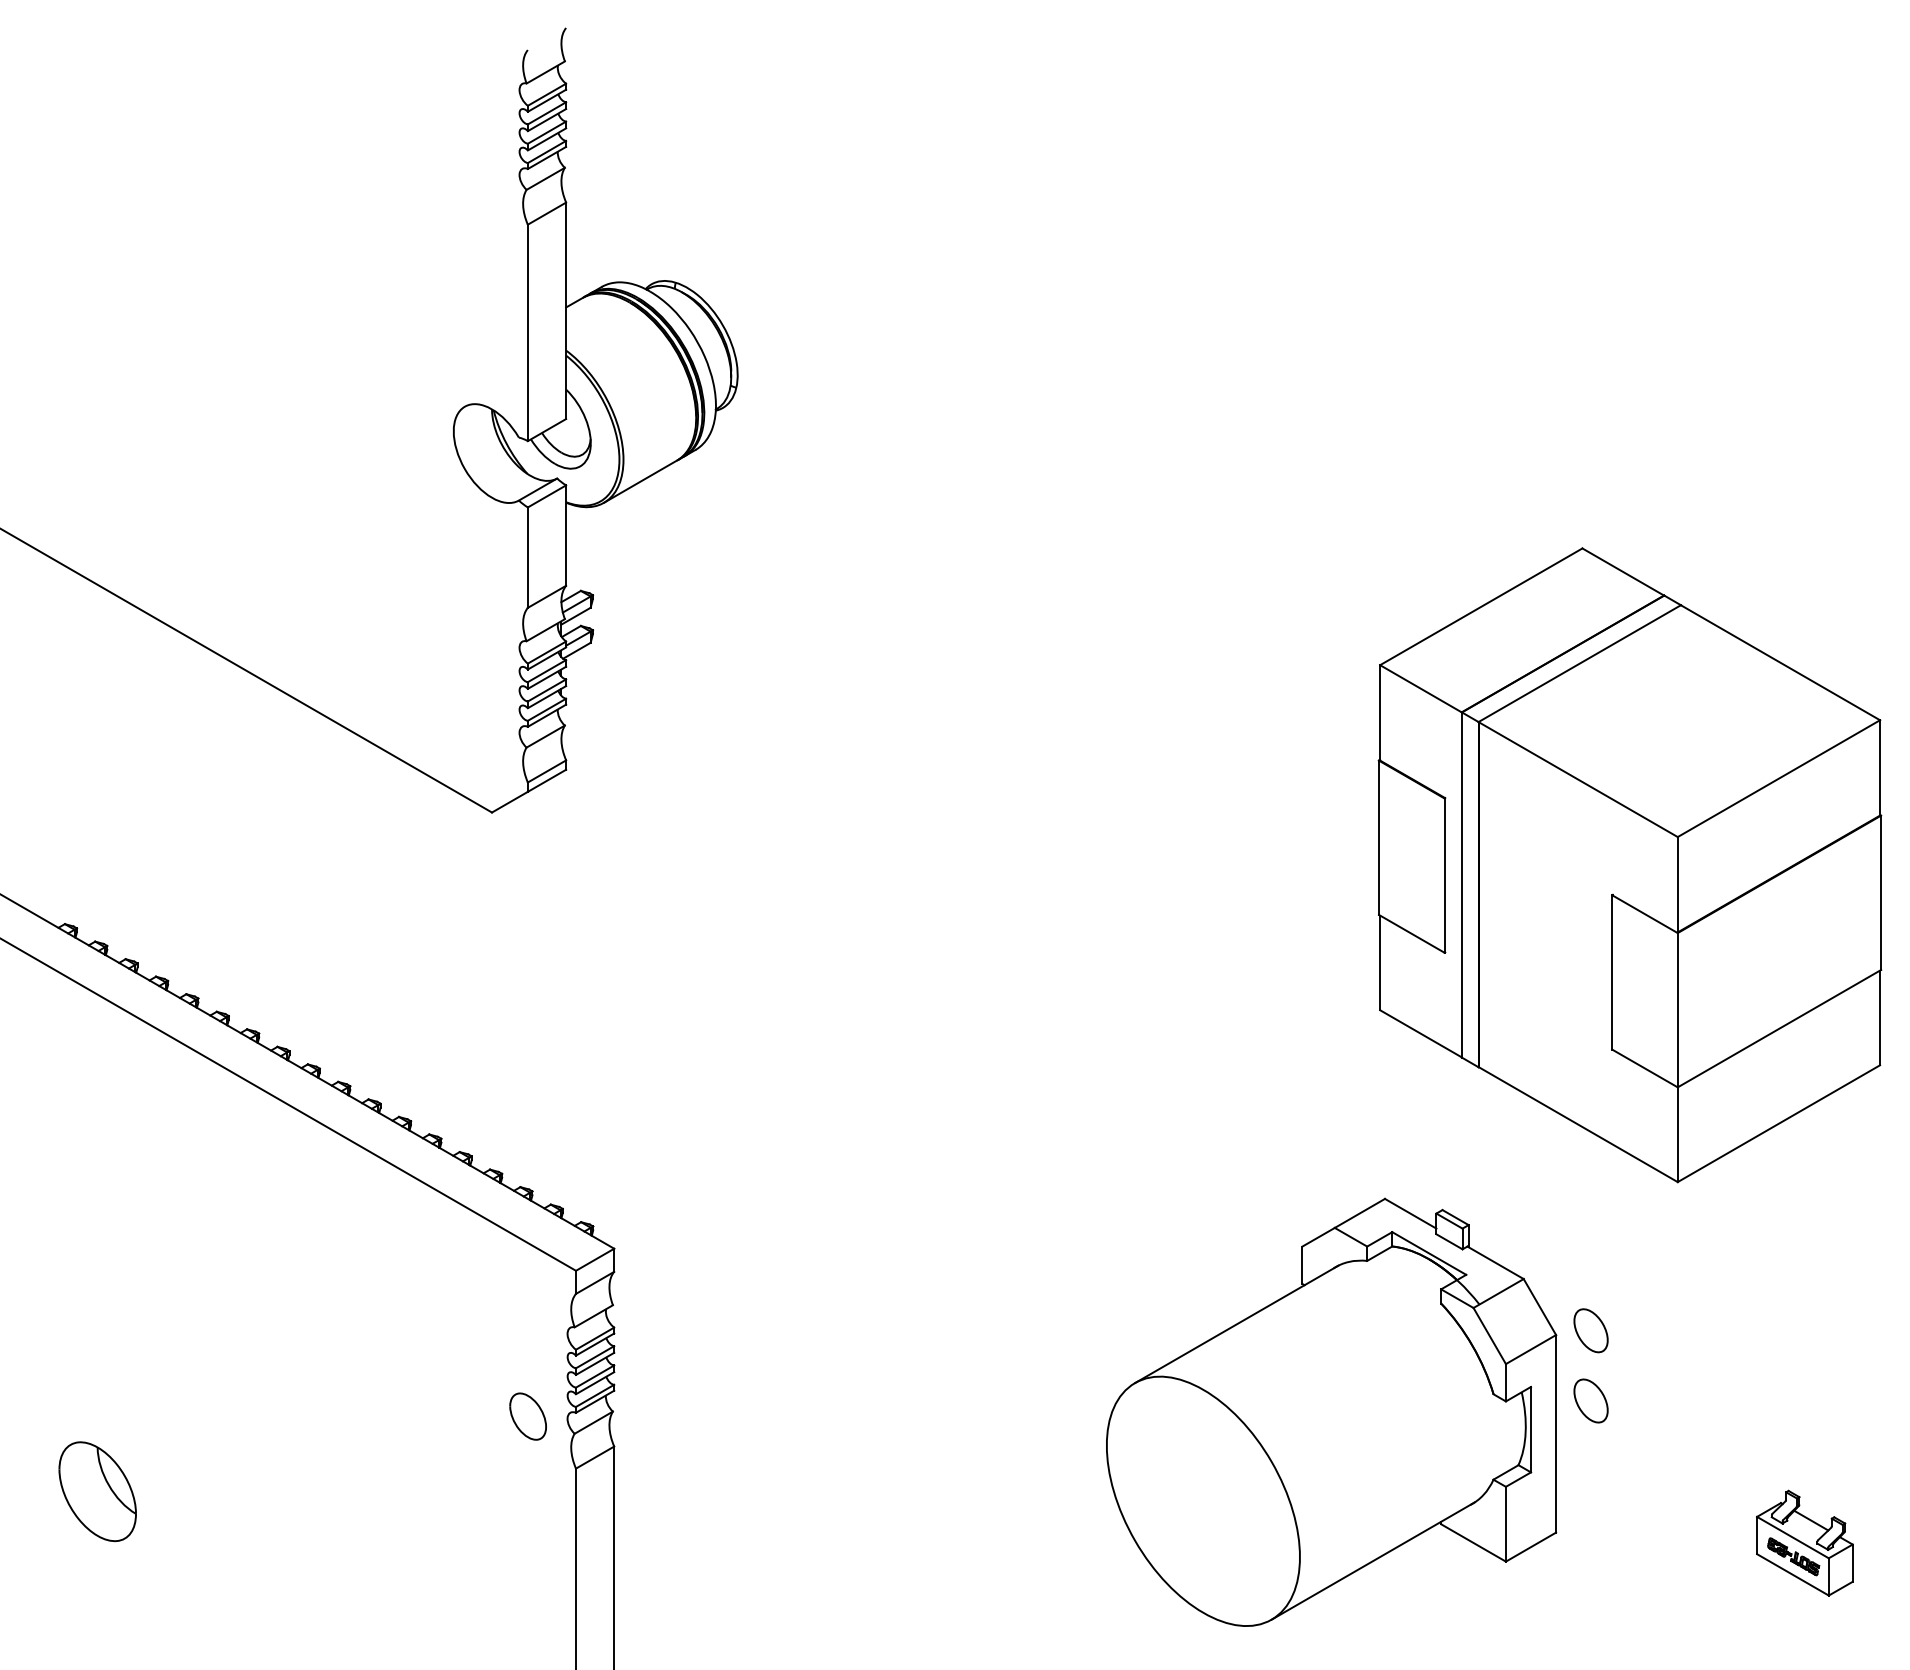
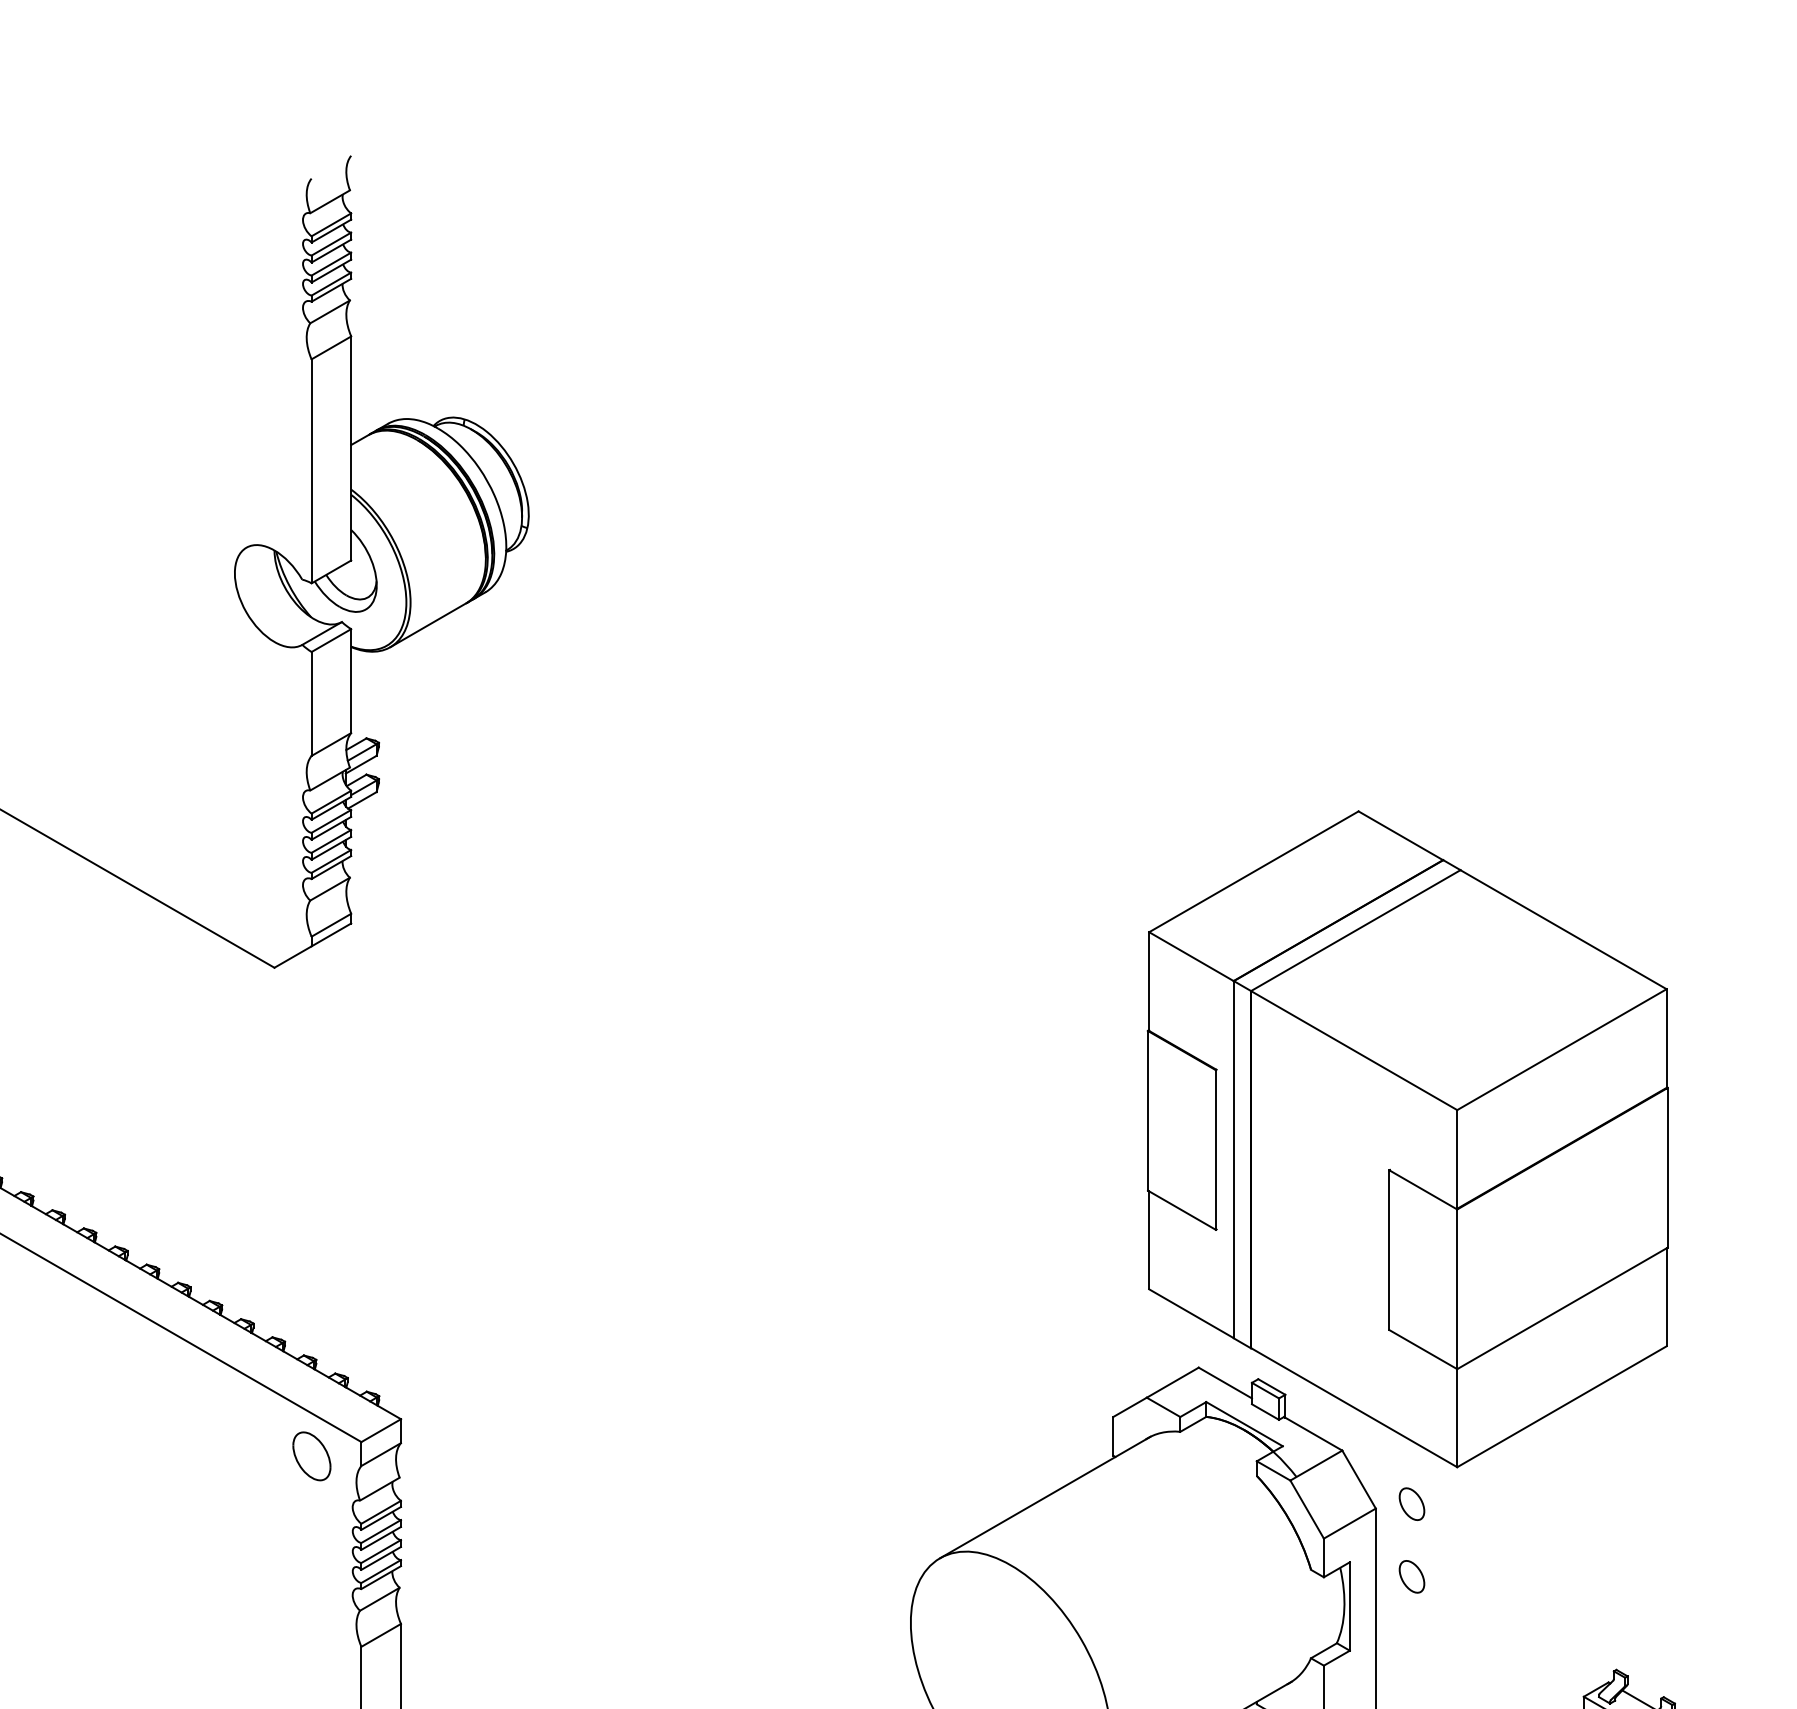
part: (1629, 865) -> (1407, 1139), moved
part: (1590, 1330) -> (1411, 1503), size x0.71
part: (1590, 1400) -> (1411, 1576), size x0.71
part: (527, 1416) -> (311, 1456), moved

